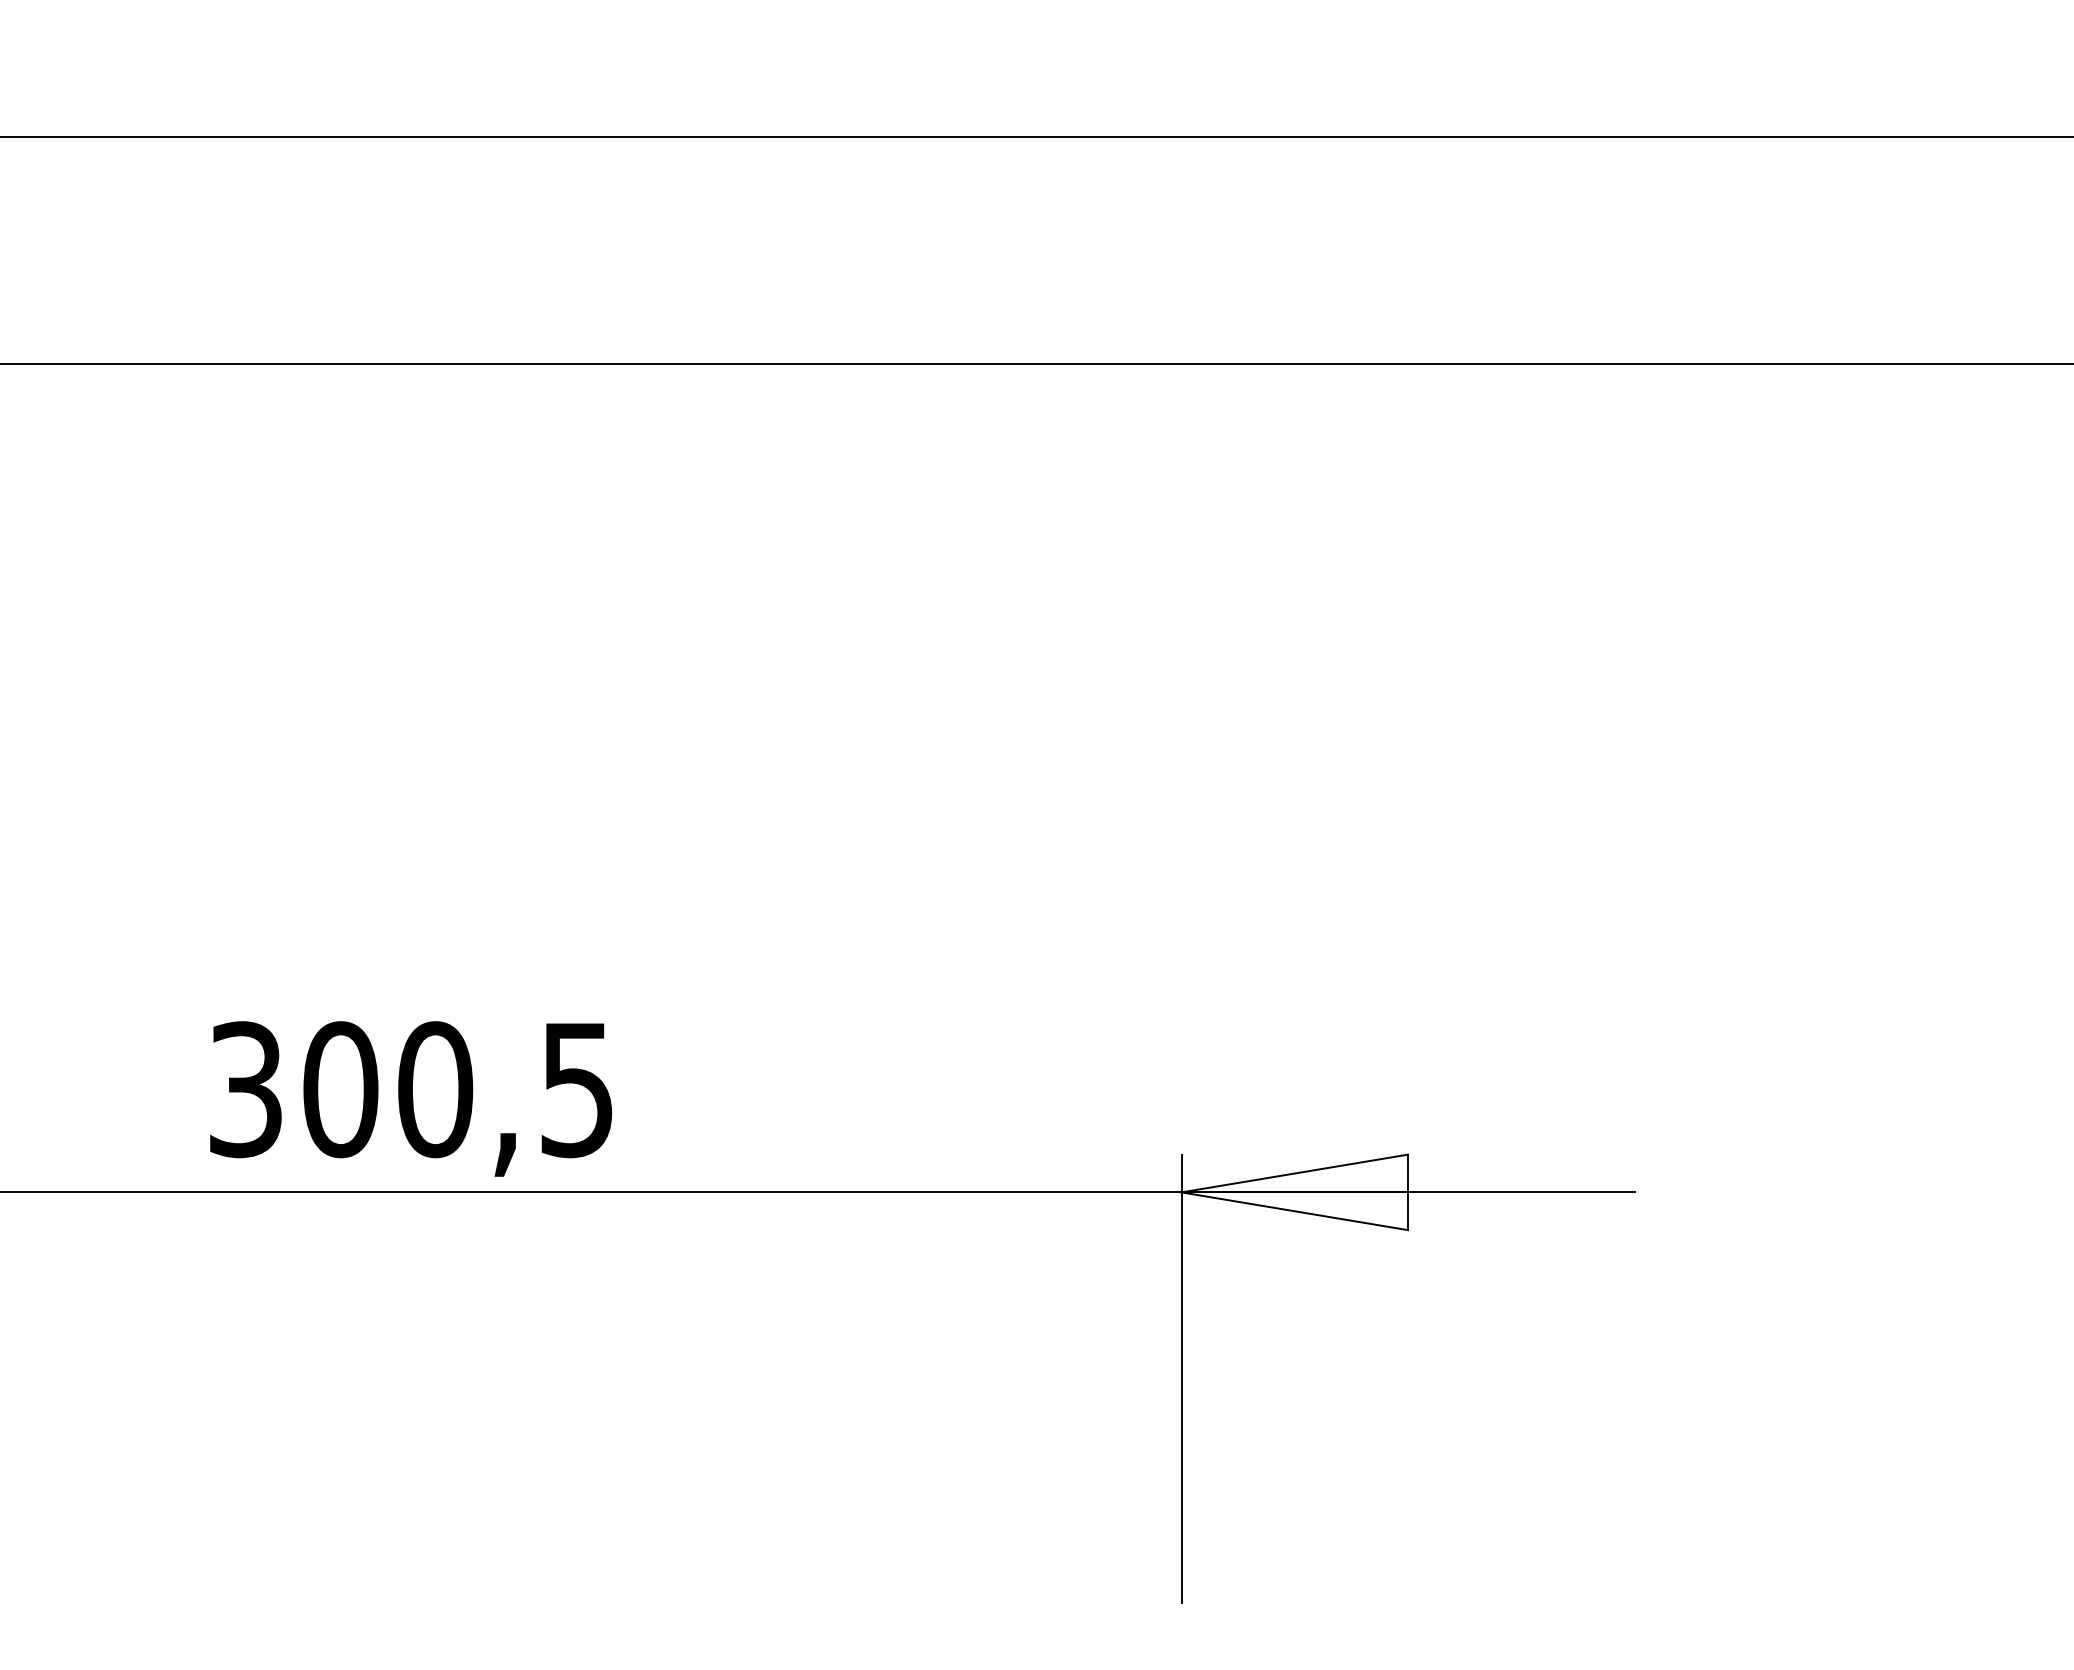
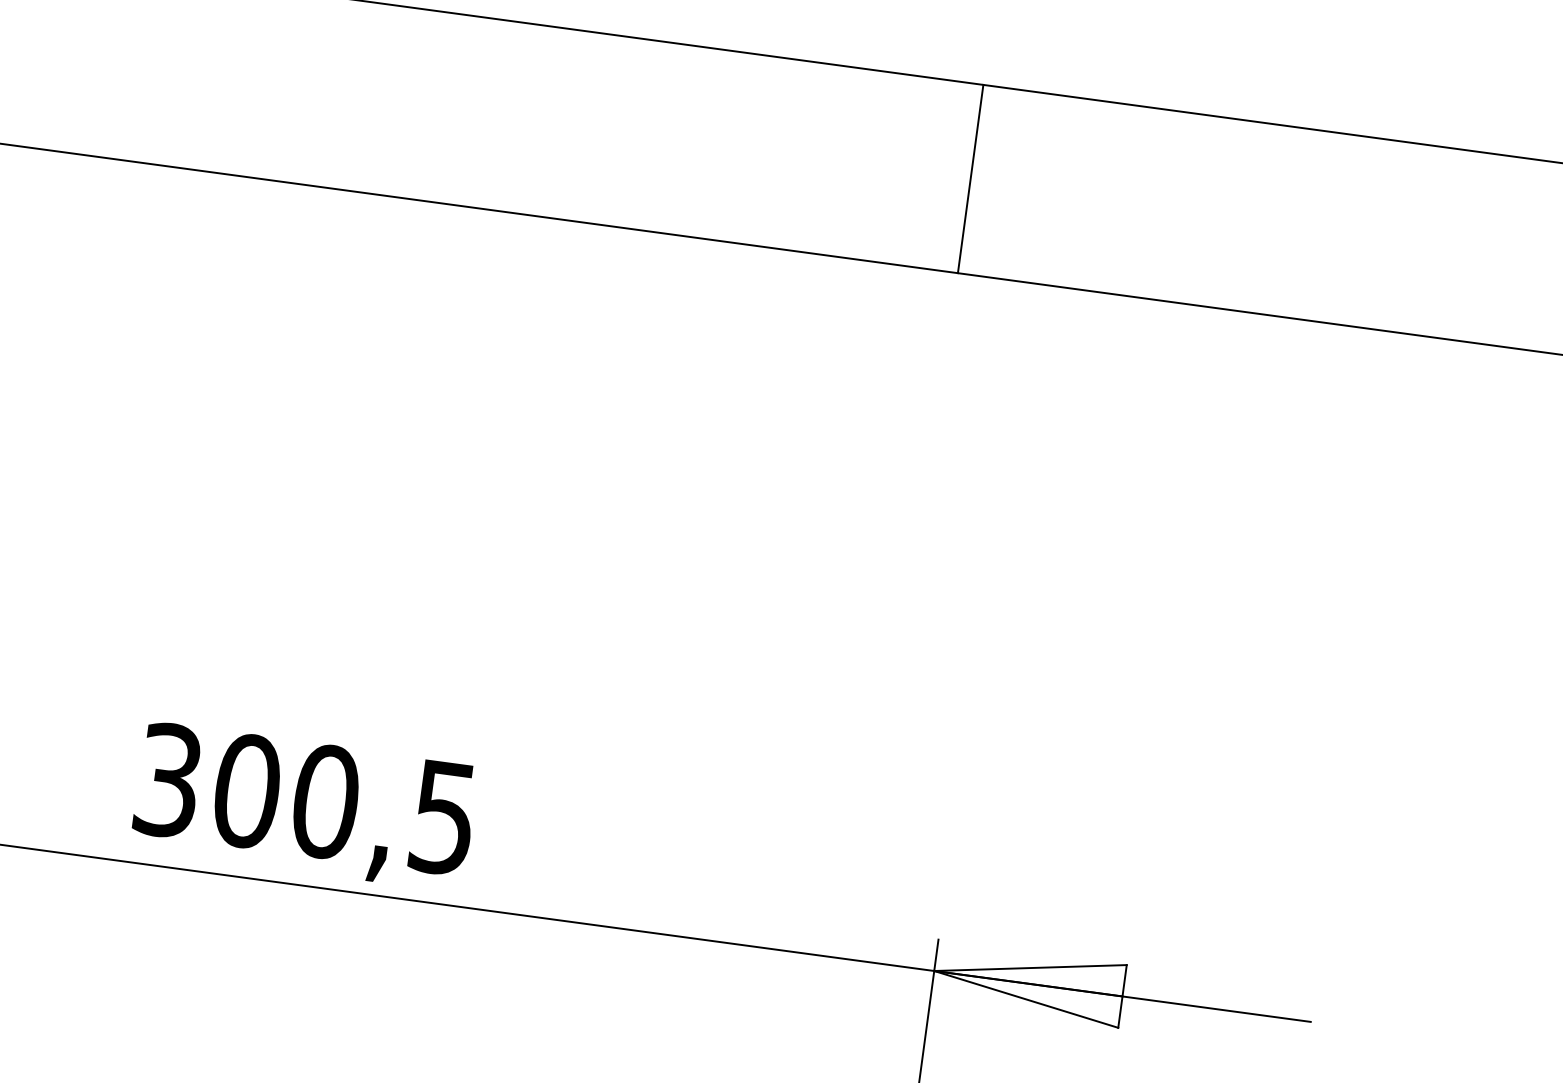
line: (1097, 250) -> (970, 178), added

